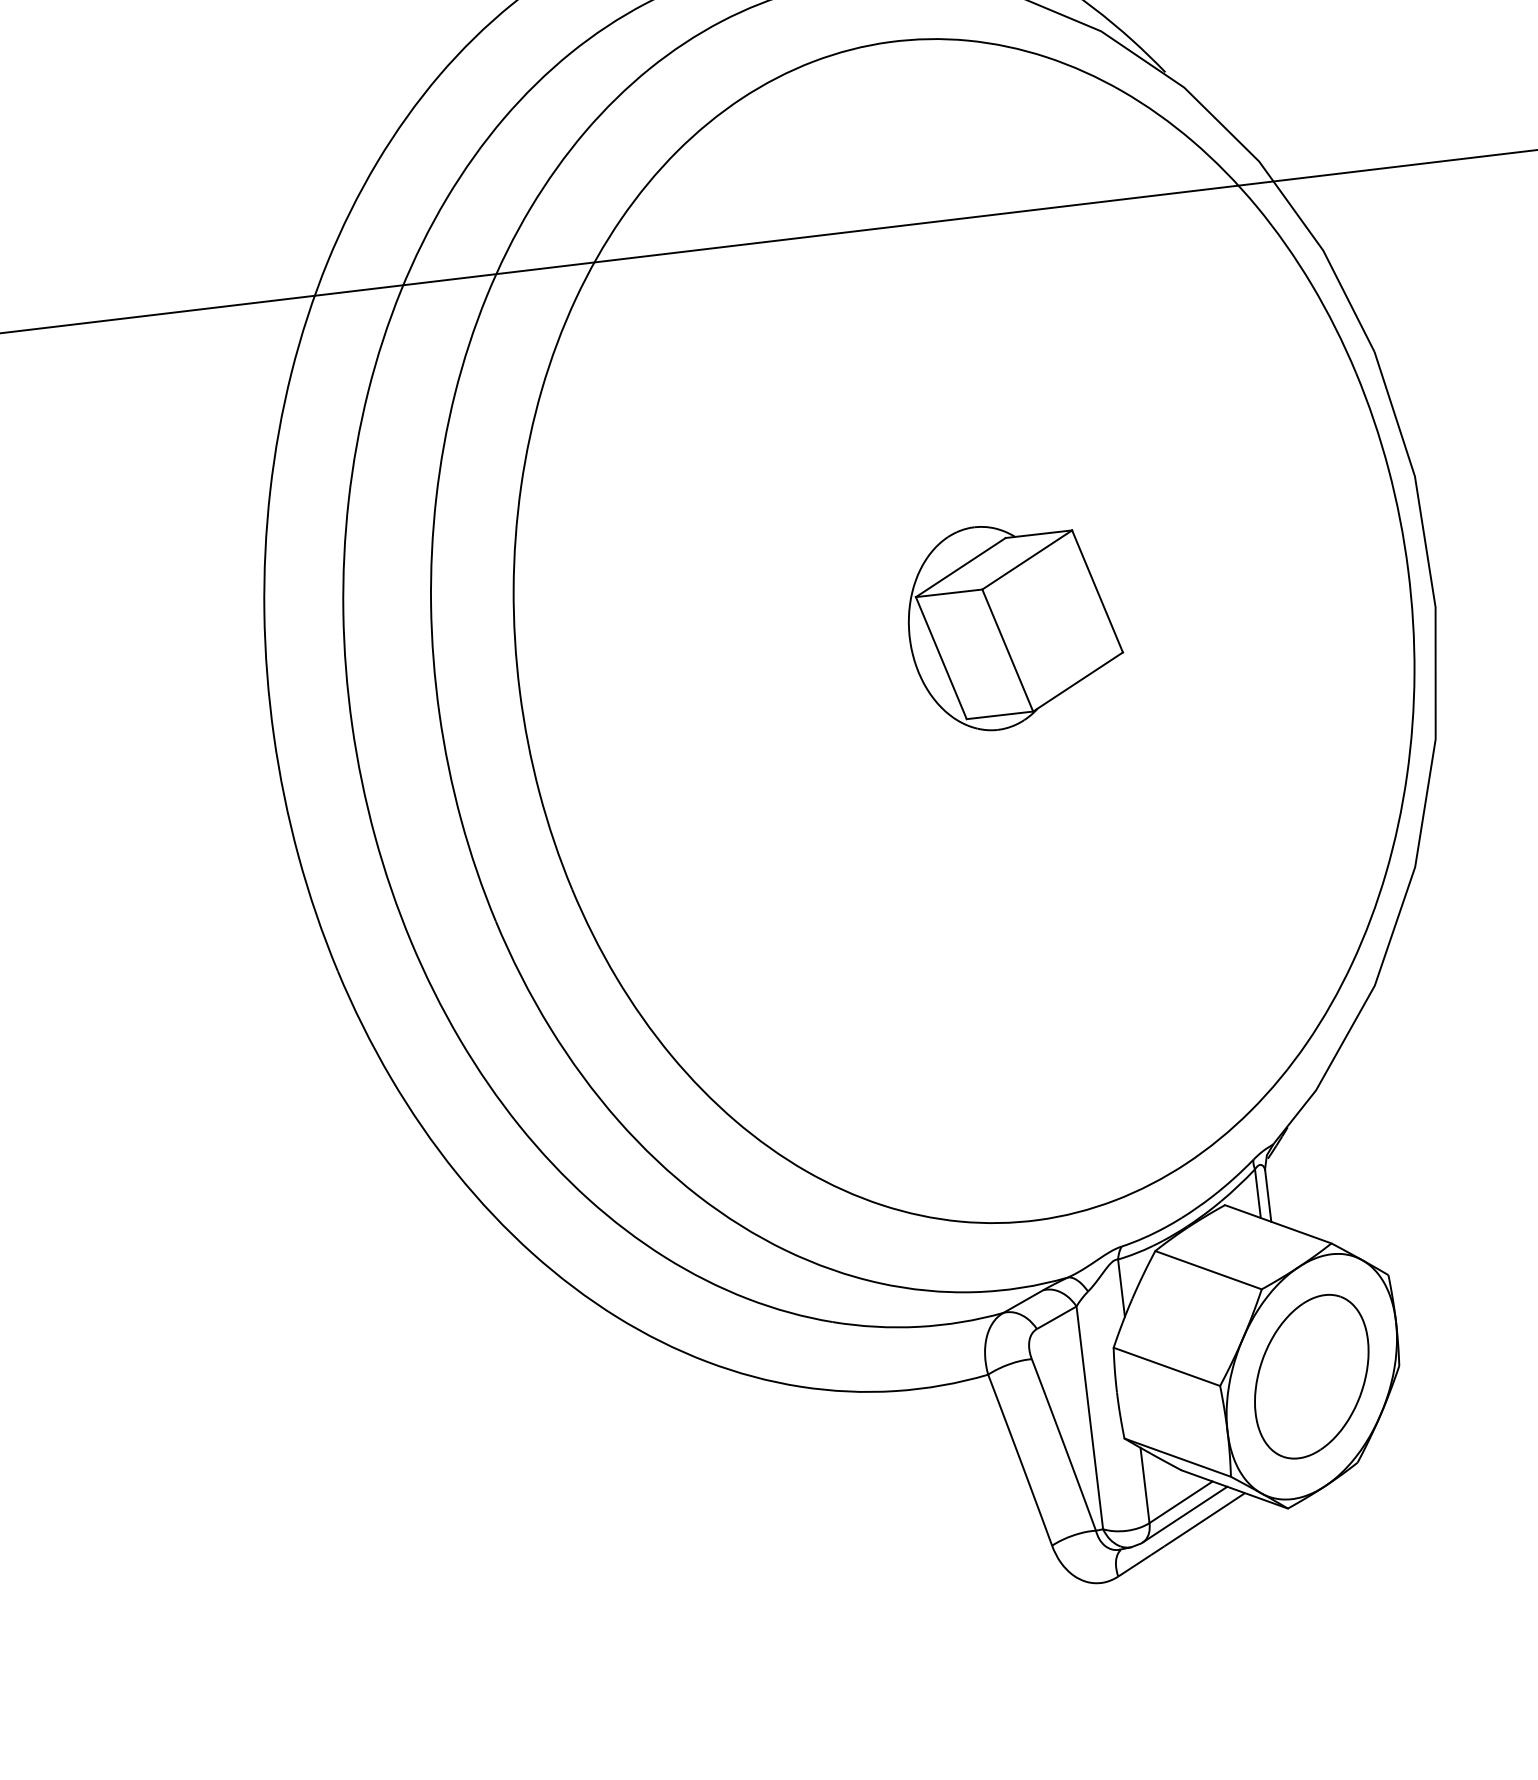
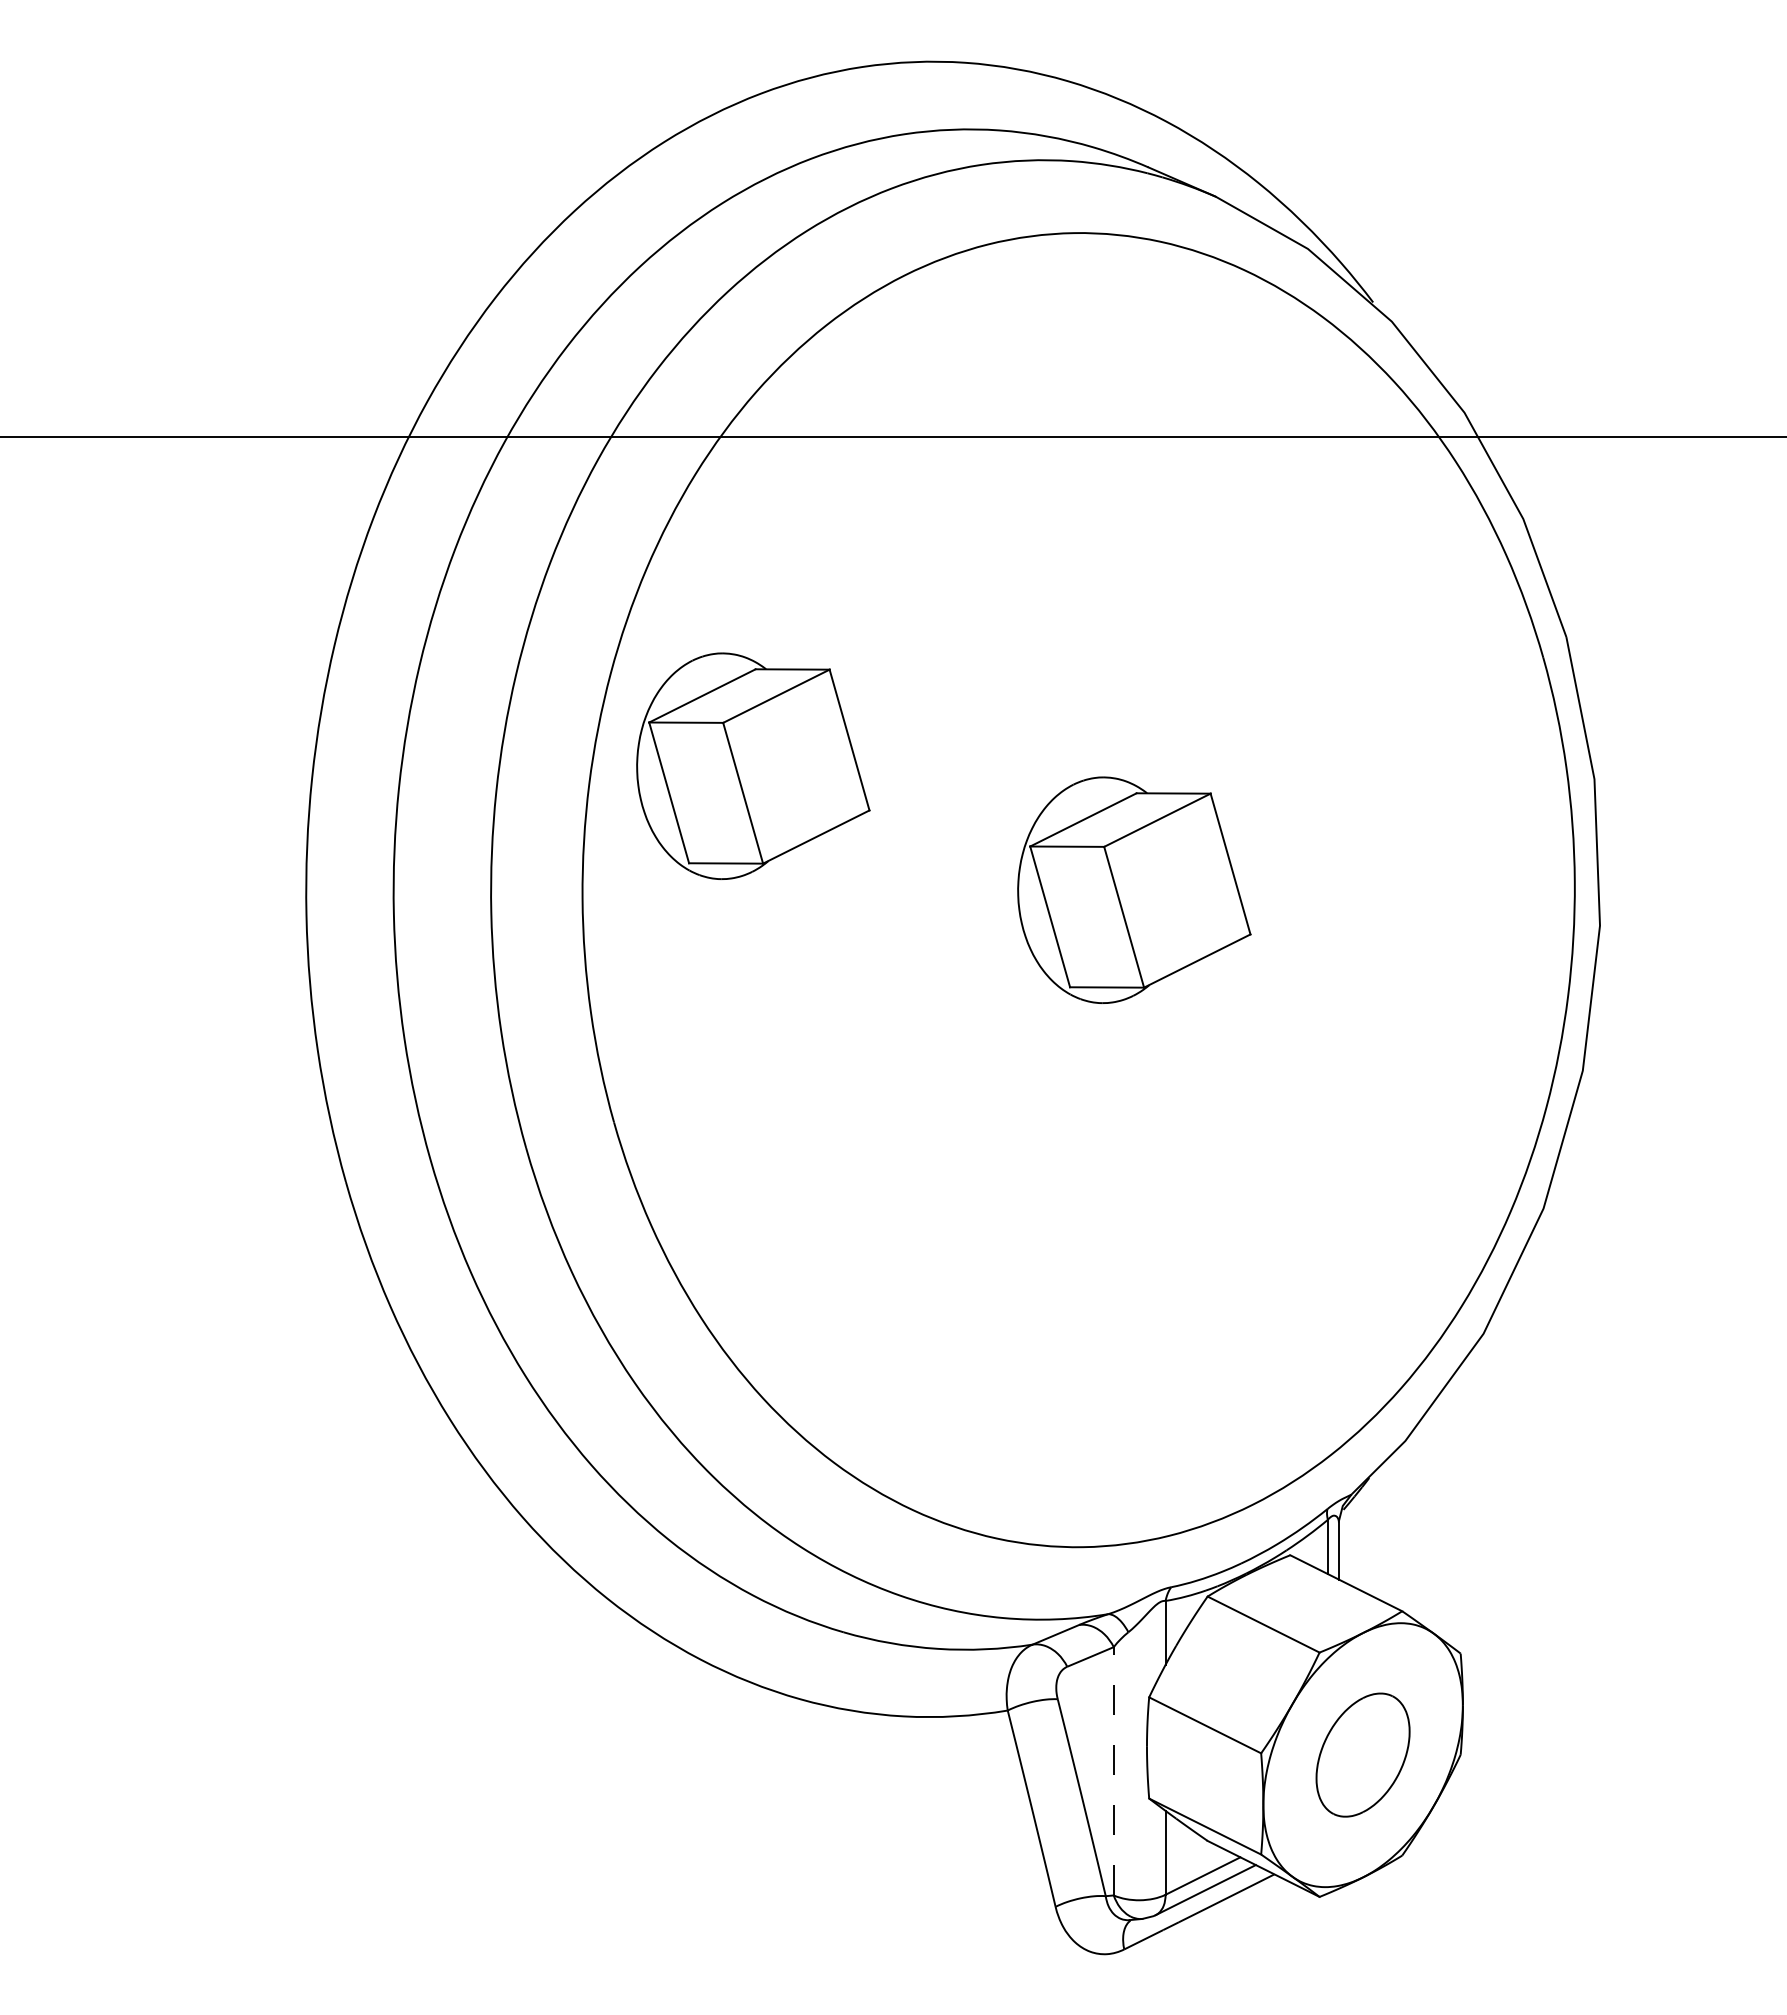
part: (658, 554) -> (753, 765), added
part: (1311, 1376) -> (1362, 1754), size x0.7
line: (1089, 1417) -> (1113, 1770), solid -> dashed

